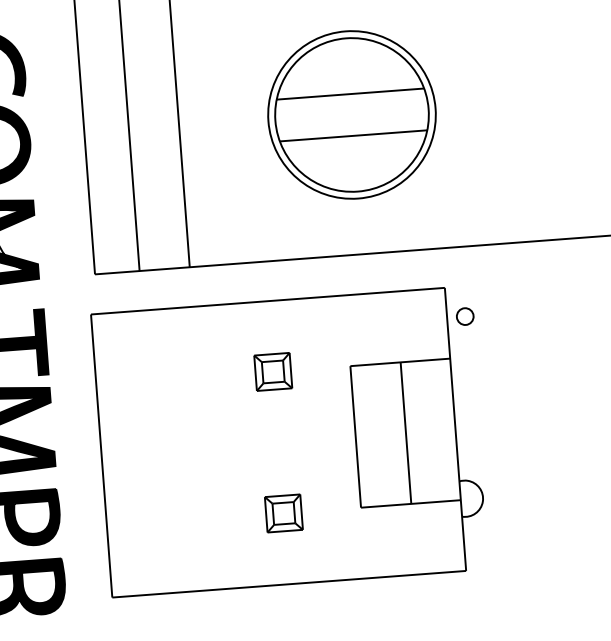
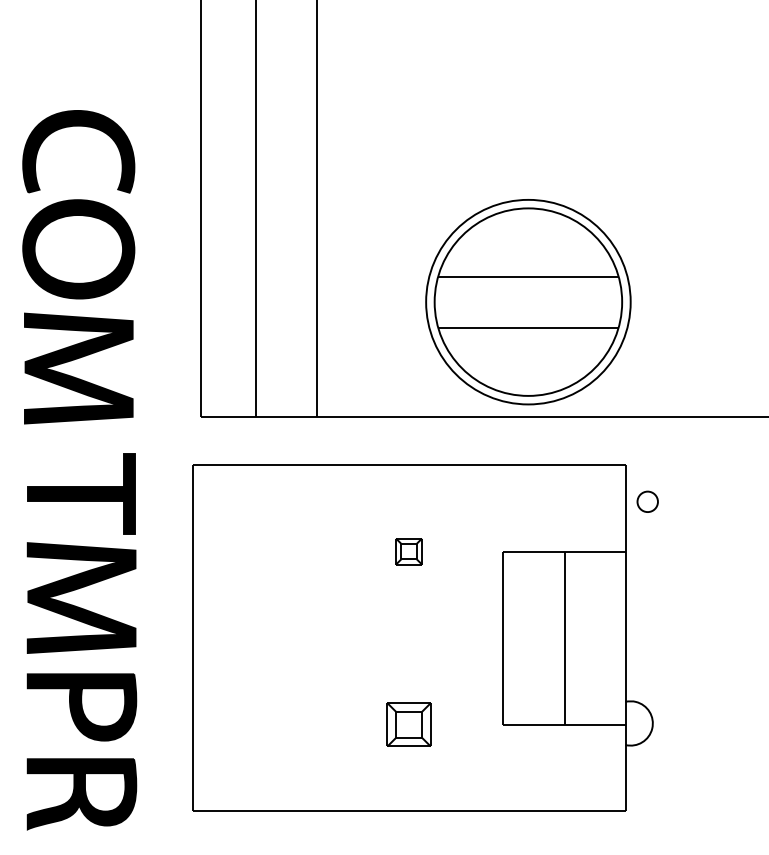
part: (352, 115) -> (528, 302), moved
part: (272, 371) -> (408, 551), size x0.6

